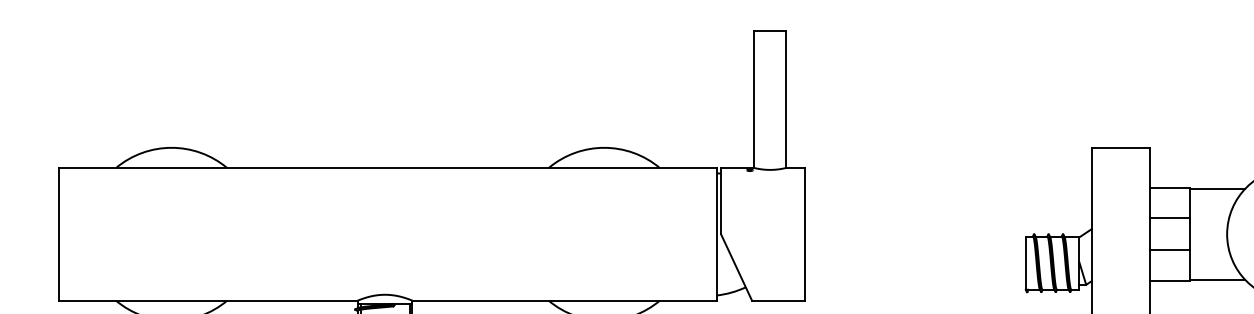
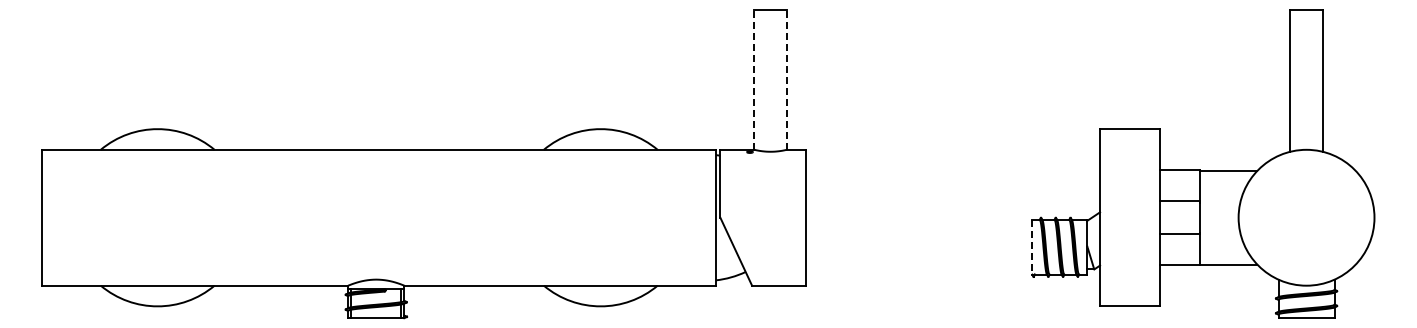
line: (754, 99) -> (754, 79), solid -> dashed
line: (785, 99) -> (786, 79), solid -> dashed
line: (1025, 263) -> (1032, 247), solid -> dashed

